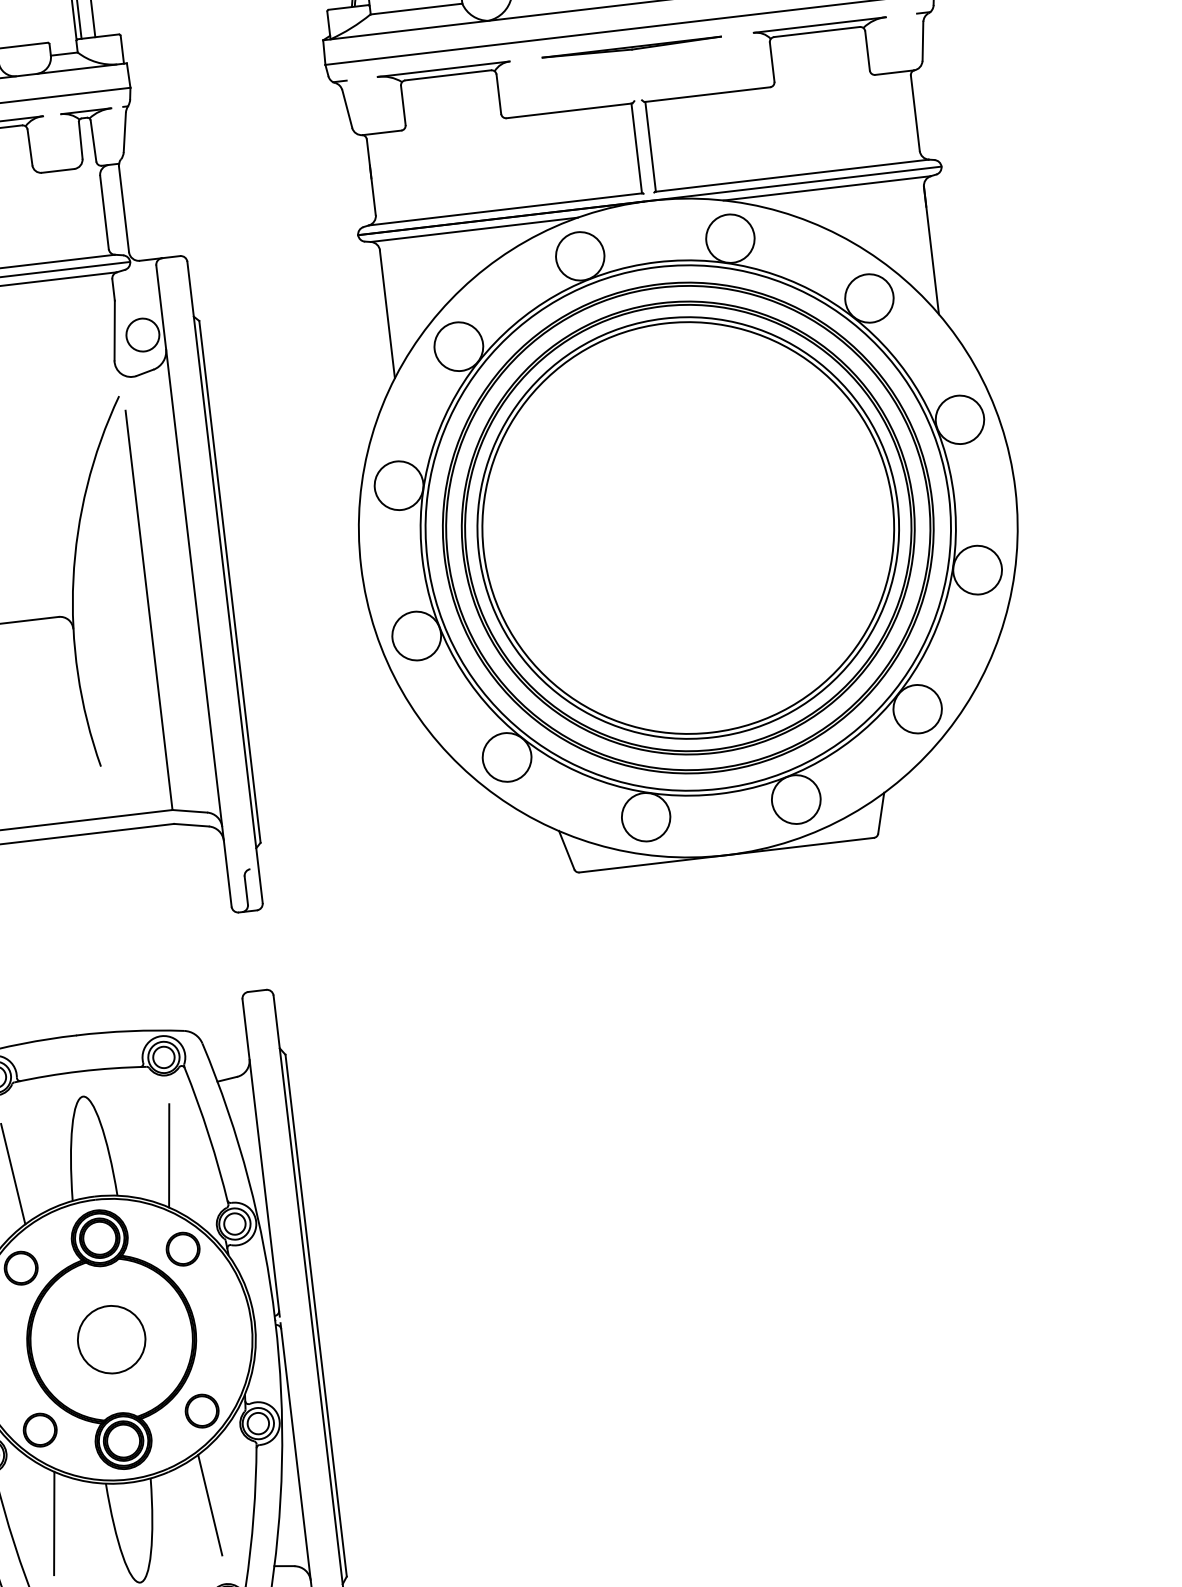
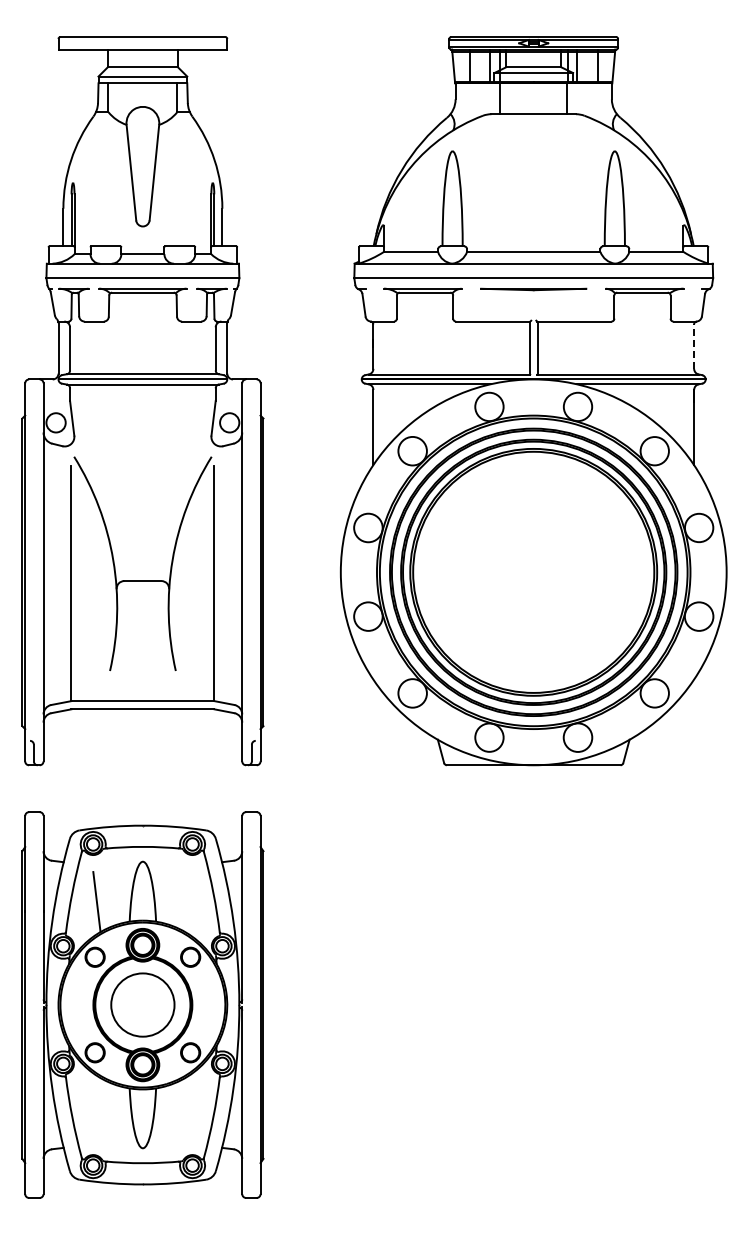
line: (915, 112) -> (694, 346), solid -> dashed
line: (168, 1156) -> (188, 902), removed
circle: (110, 1338) -> (142, 1004), size x1.6
line: (209, 1504) -> (188, 1107), removed
line: (53, 1522) -> (96, 1107), removed

